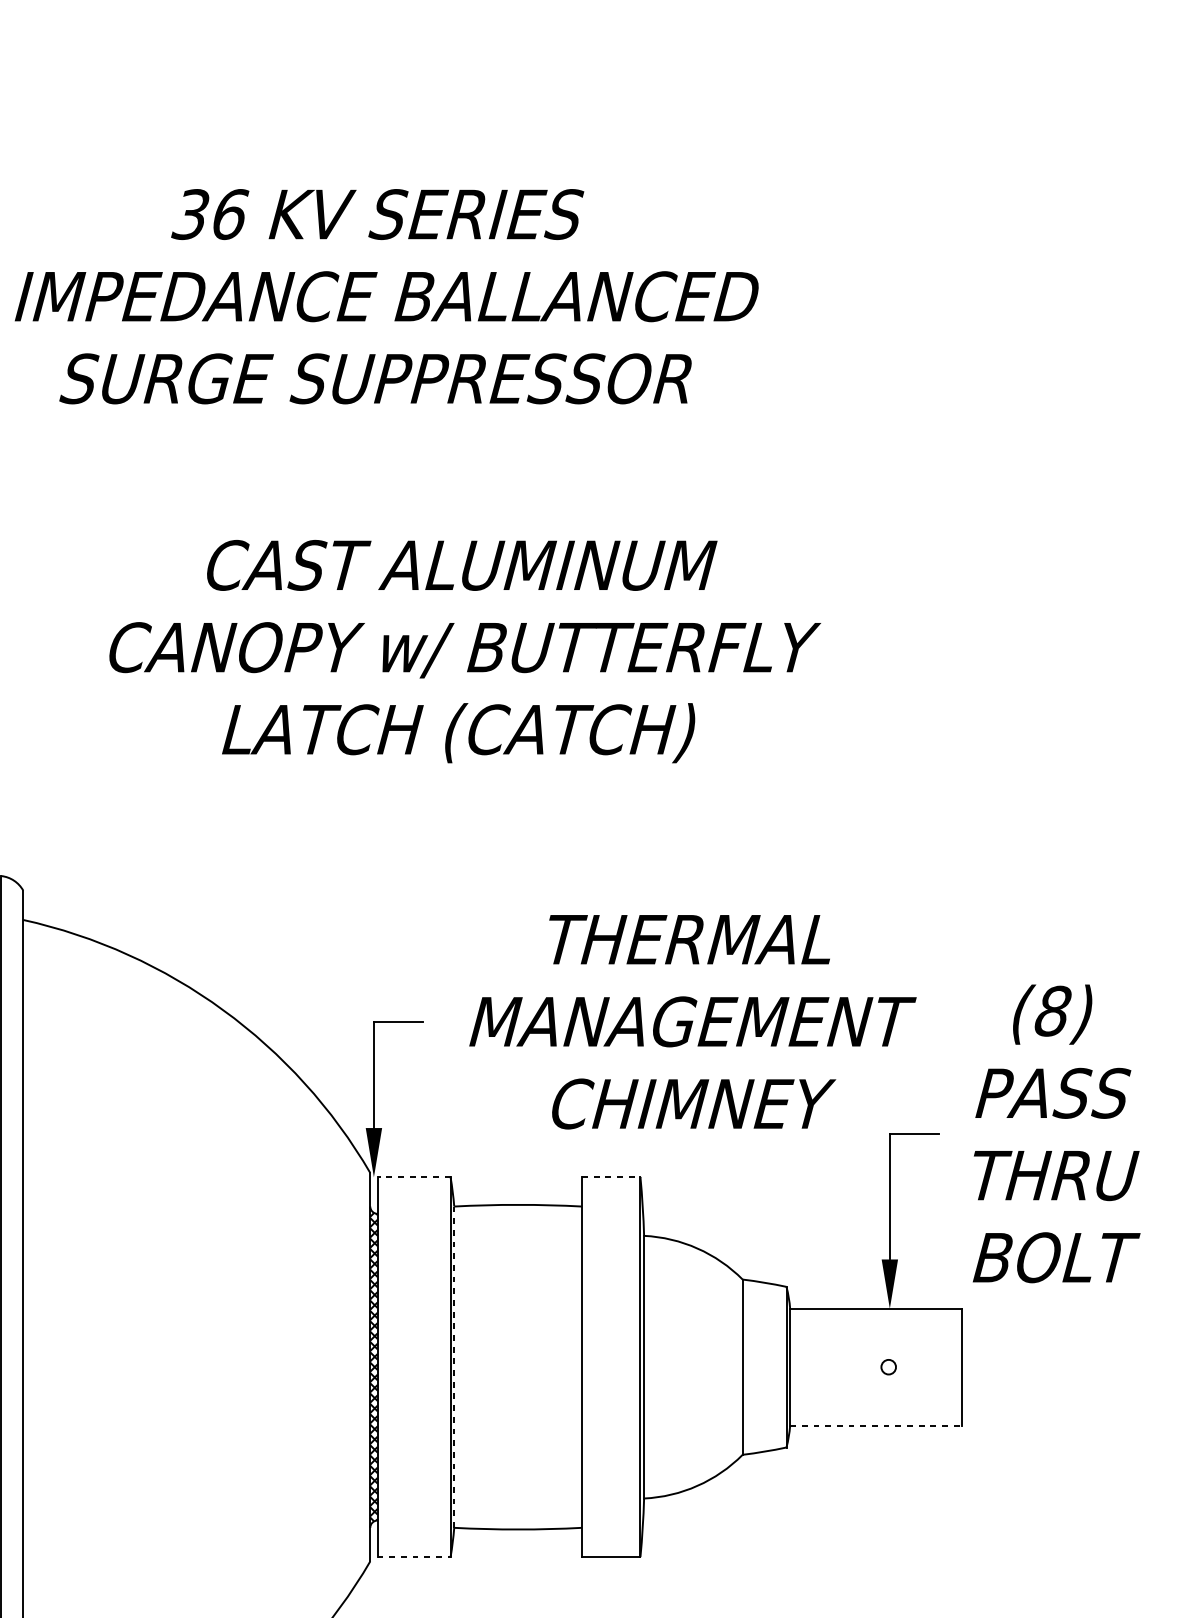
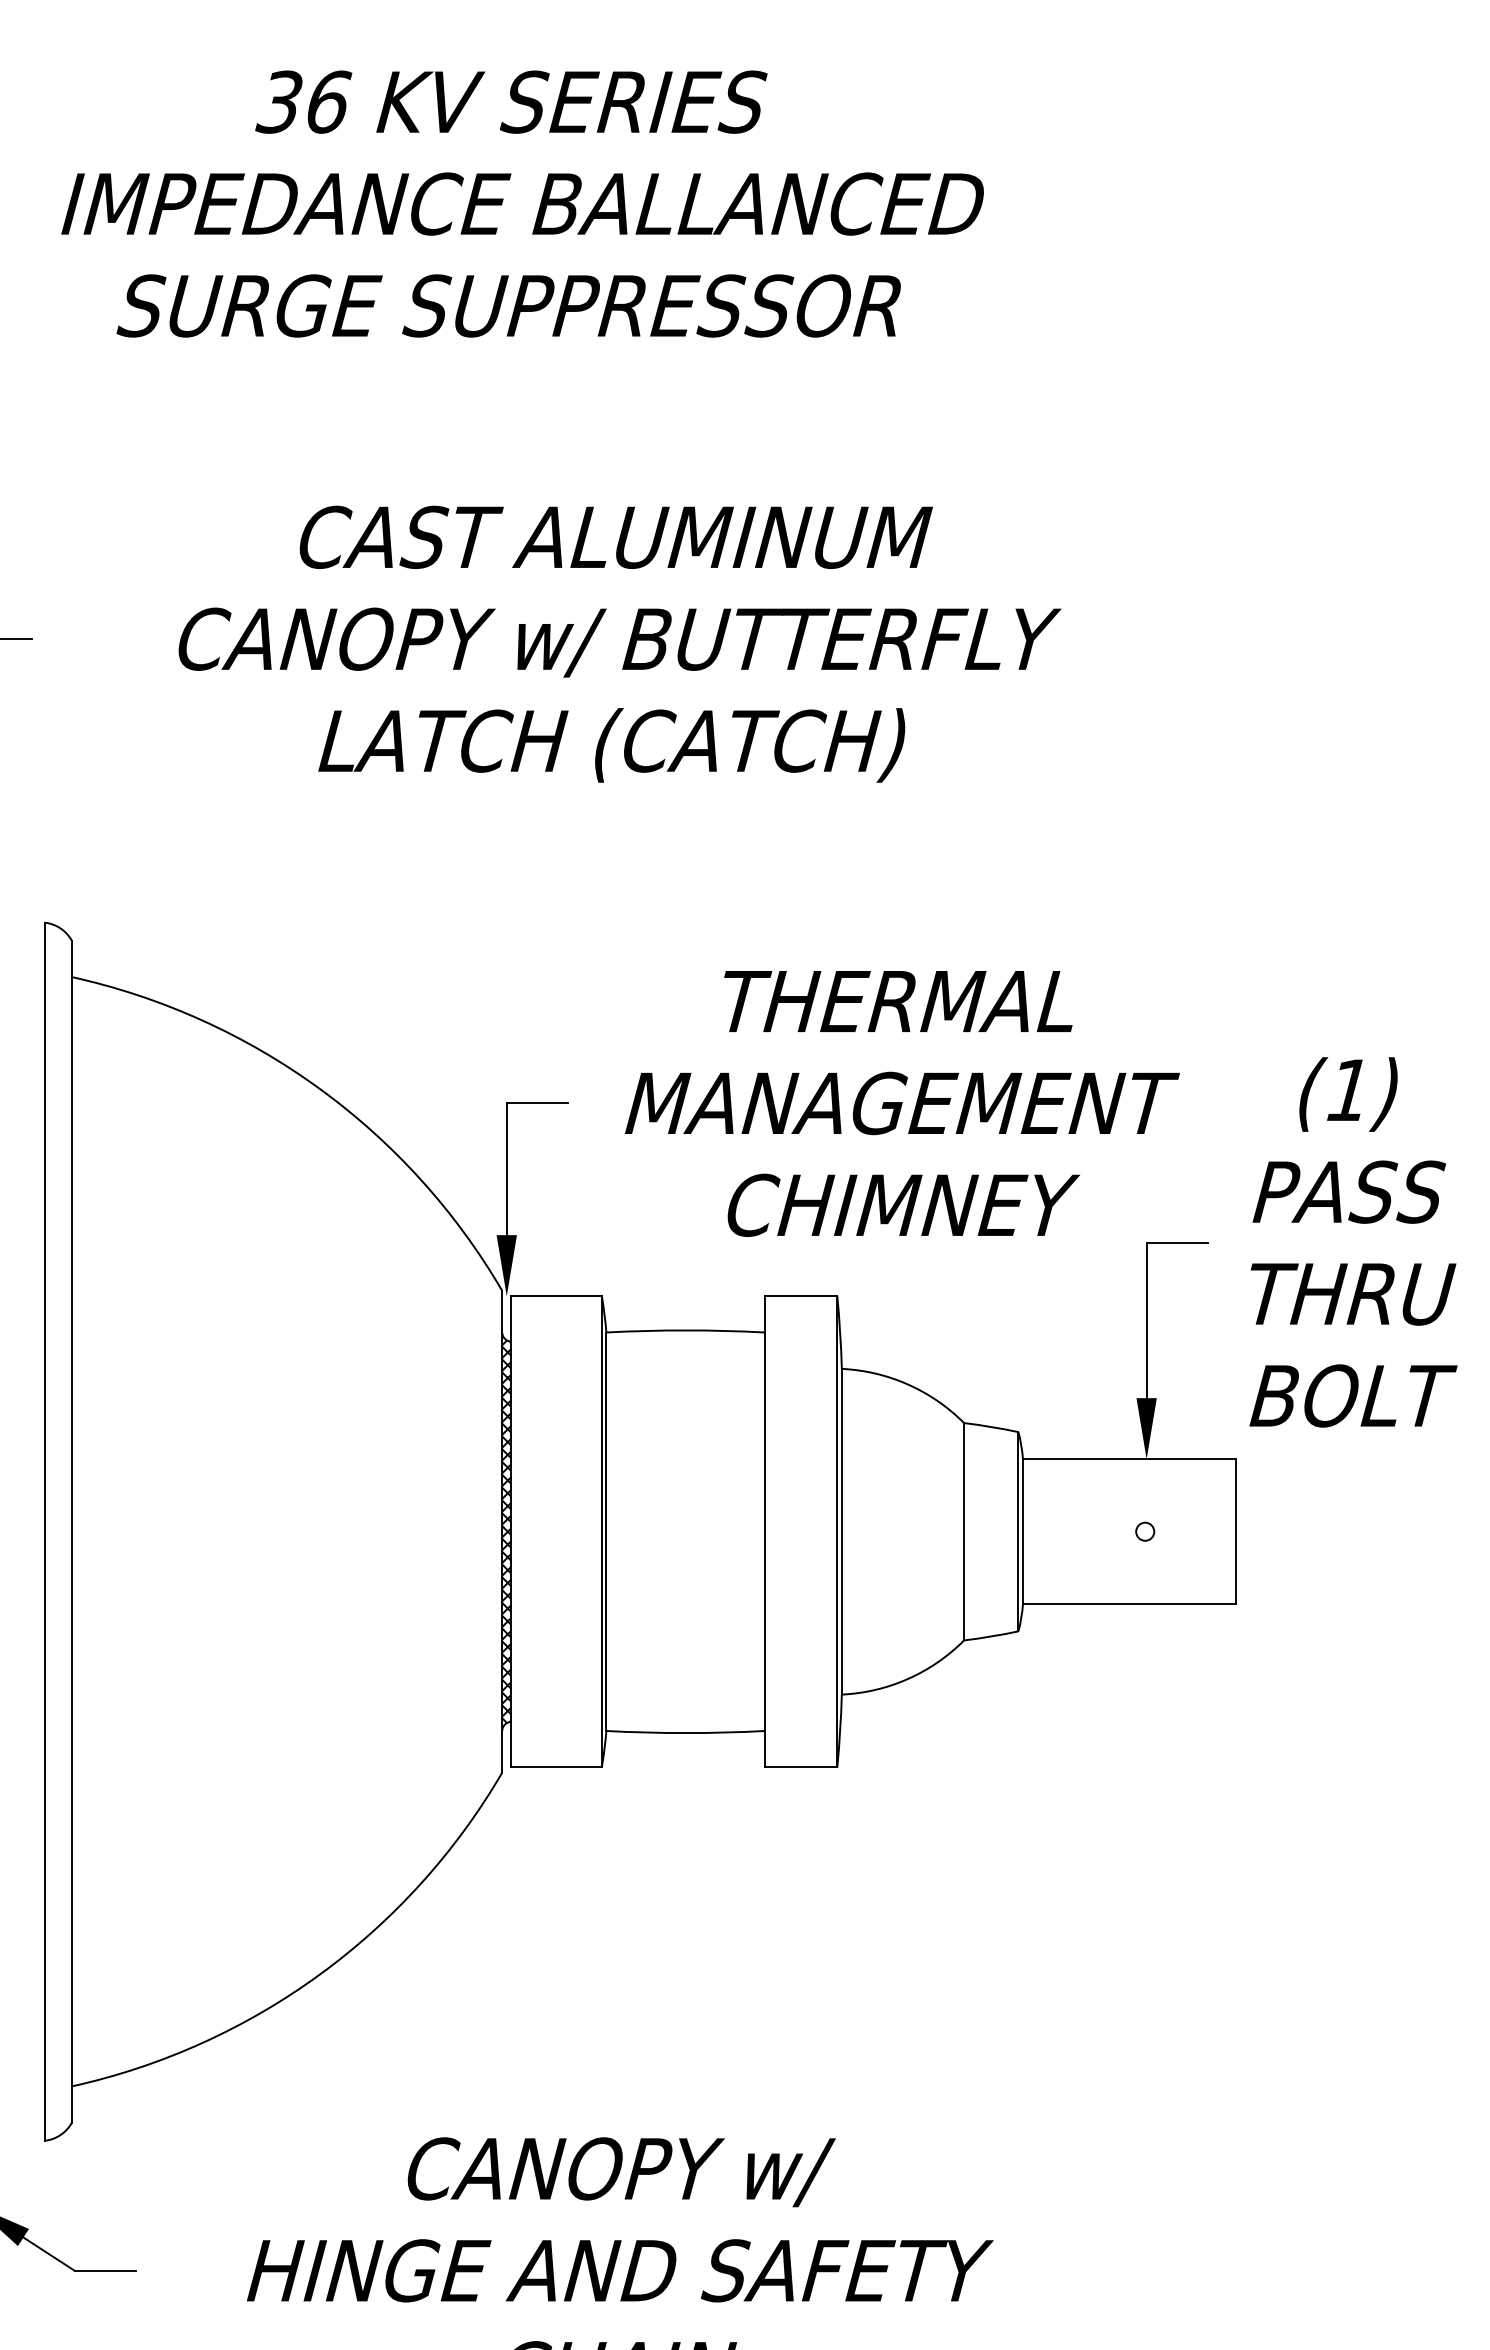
text: (1053, 1010) -> (1349, 1089), (8) -> (1)
line: (414, 1177) -> (556, 1296), dashed -> solid
line: (611, 1177) -> (801, 1296), dashed -> solid
line: (454, 1367) -> (606, 1532), dashed -> solid
line: (876, 1425) -> (1129, 1604), dashed -> solid
line: (414, 1557) -> (557, 1767), dashed -> solid

